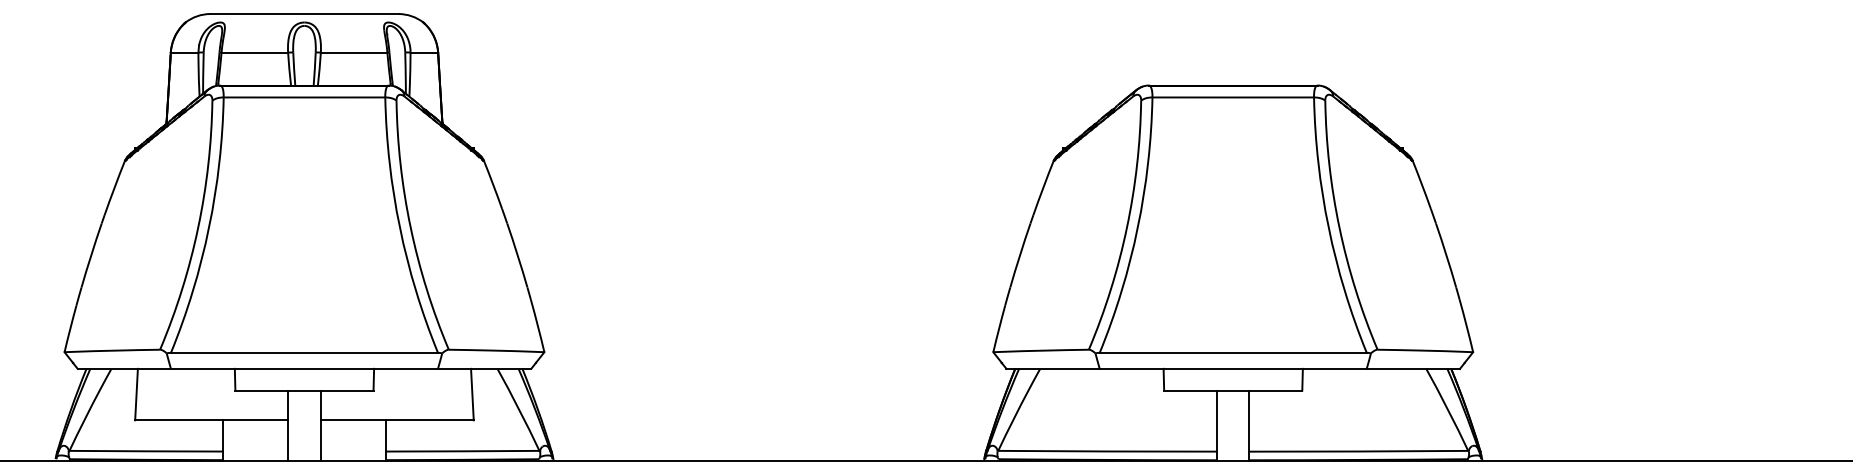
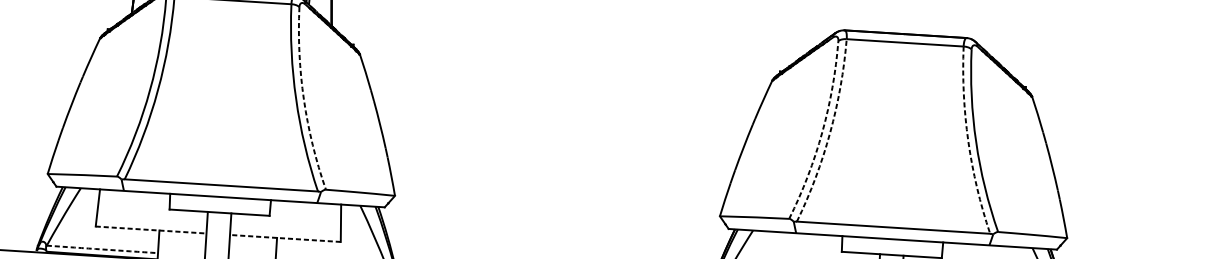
arc: (410, 227) -> (303, 99), solid -> dashed
arc: (1126, 227) -> (821, 132), solid -> dashed
arc: (1137, 227) -> (829, 132), solid -> dashed
arc: (1328, 227) -> (968, 141), solid -> dashed
line: (211, 420) -> (150, 230), solid -> dashed
line: (397, 420) -> (285, 238), solid -> dashed
arc: (146, 451) -> (102, 249), solid -> dashed

